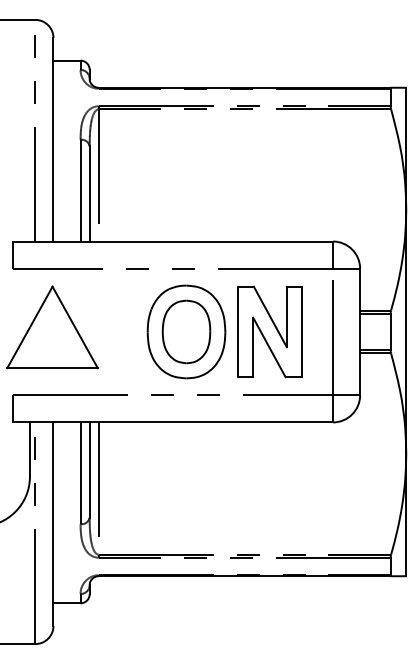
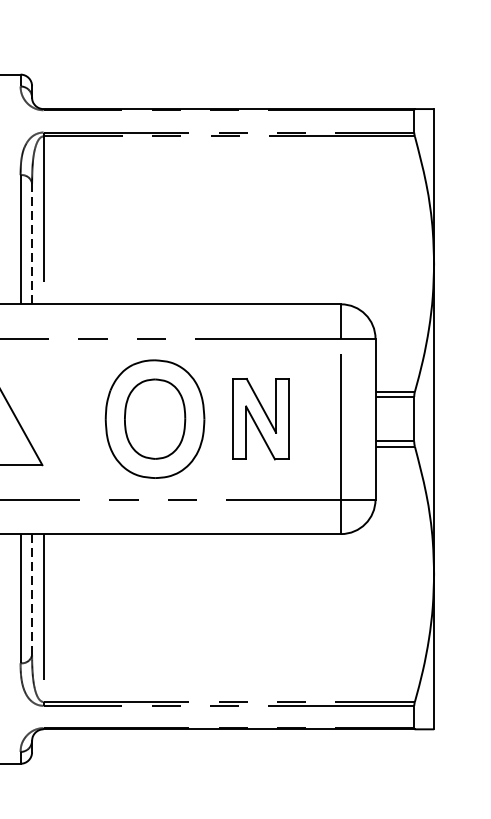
line: (89, 193) -> (31, 243), solid -> dashed
part: (269, 331) -> (260, 418), size x0.7
line: (89, 470) -> (31, 595), solid -> dashed

